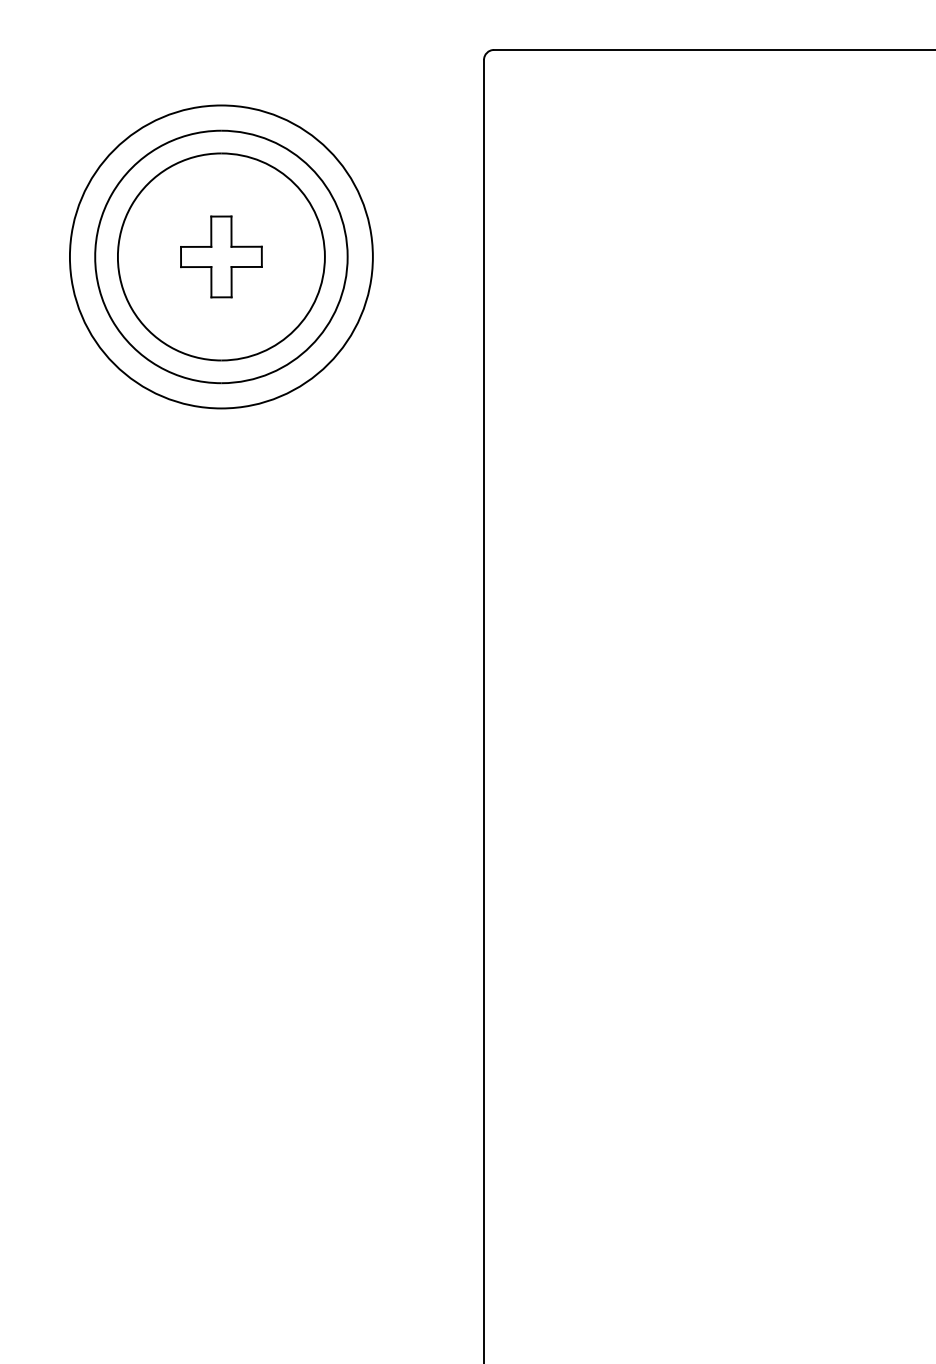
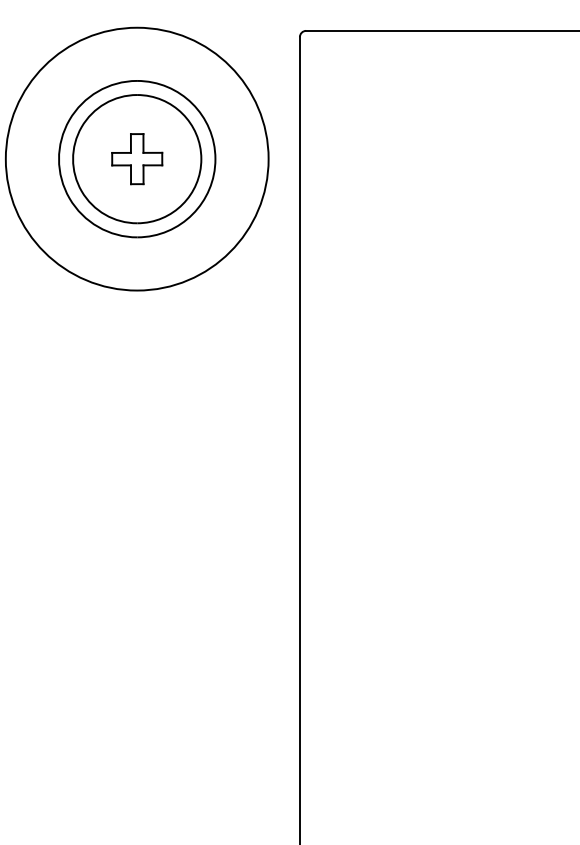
circle: (221, 257) -> (137, 159), size x1.4

